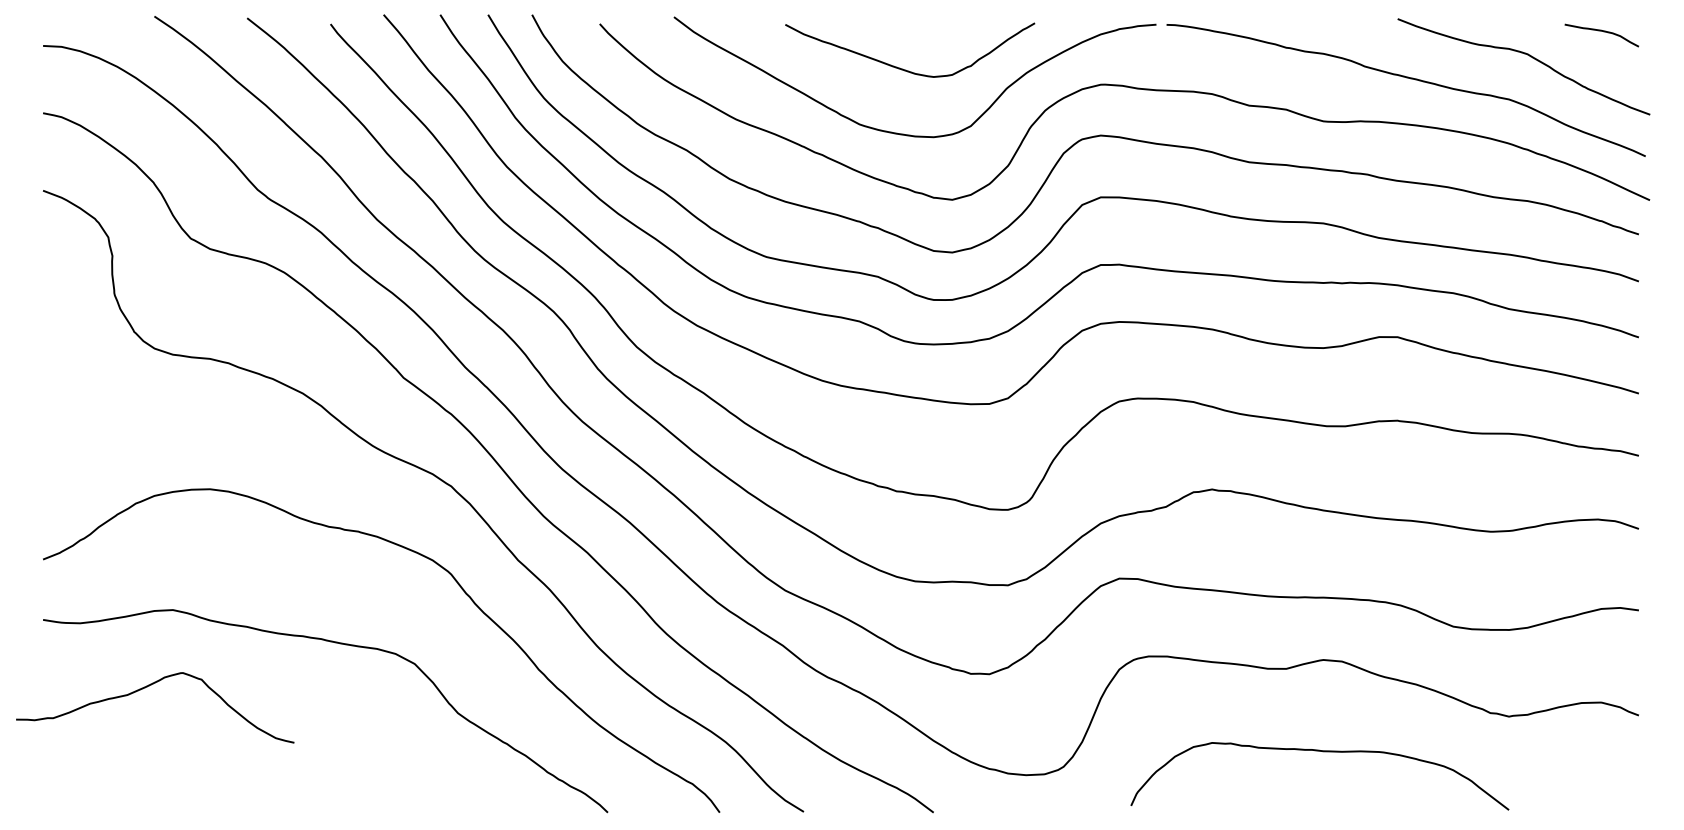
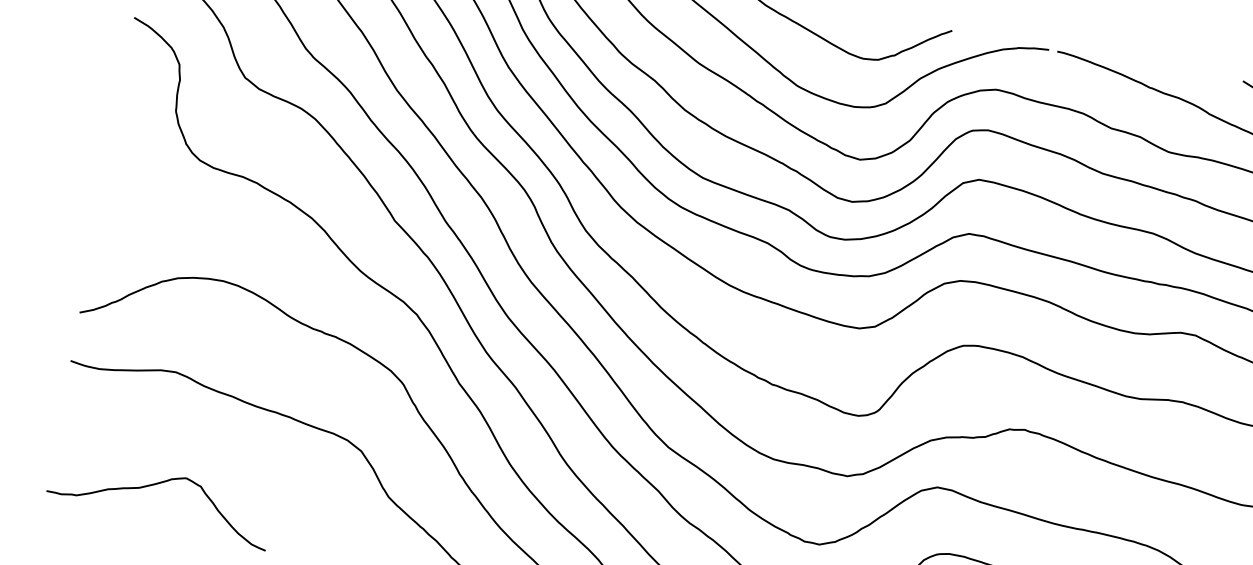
curve: (145, 688) -> (154, 485), moved

